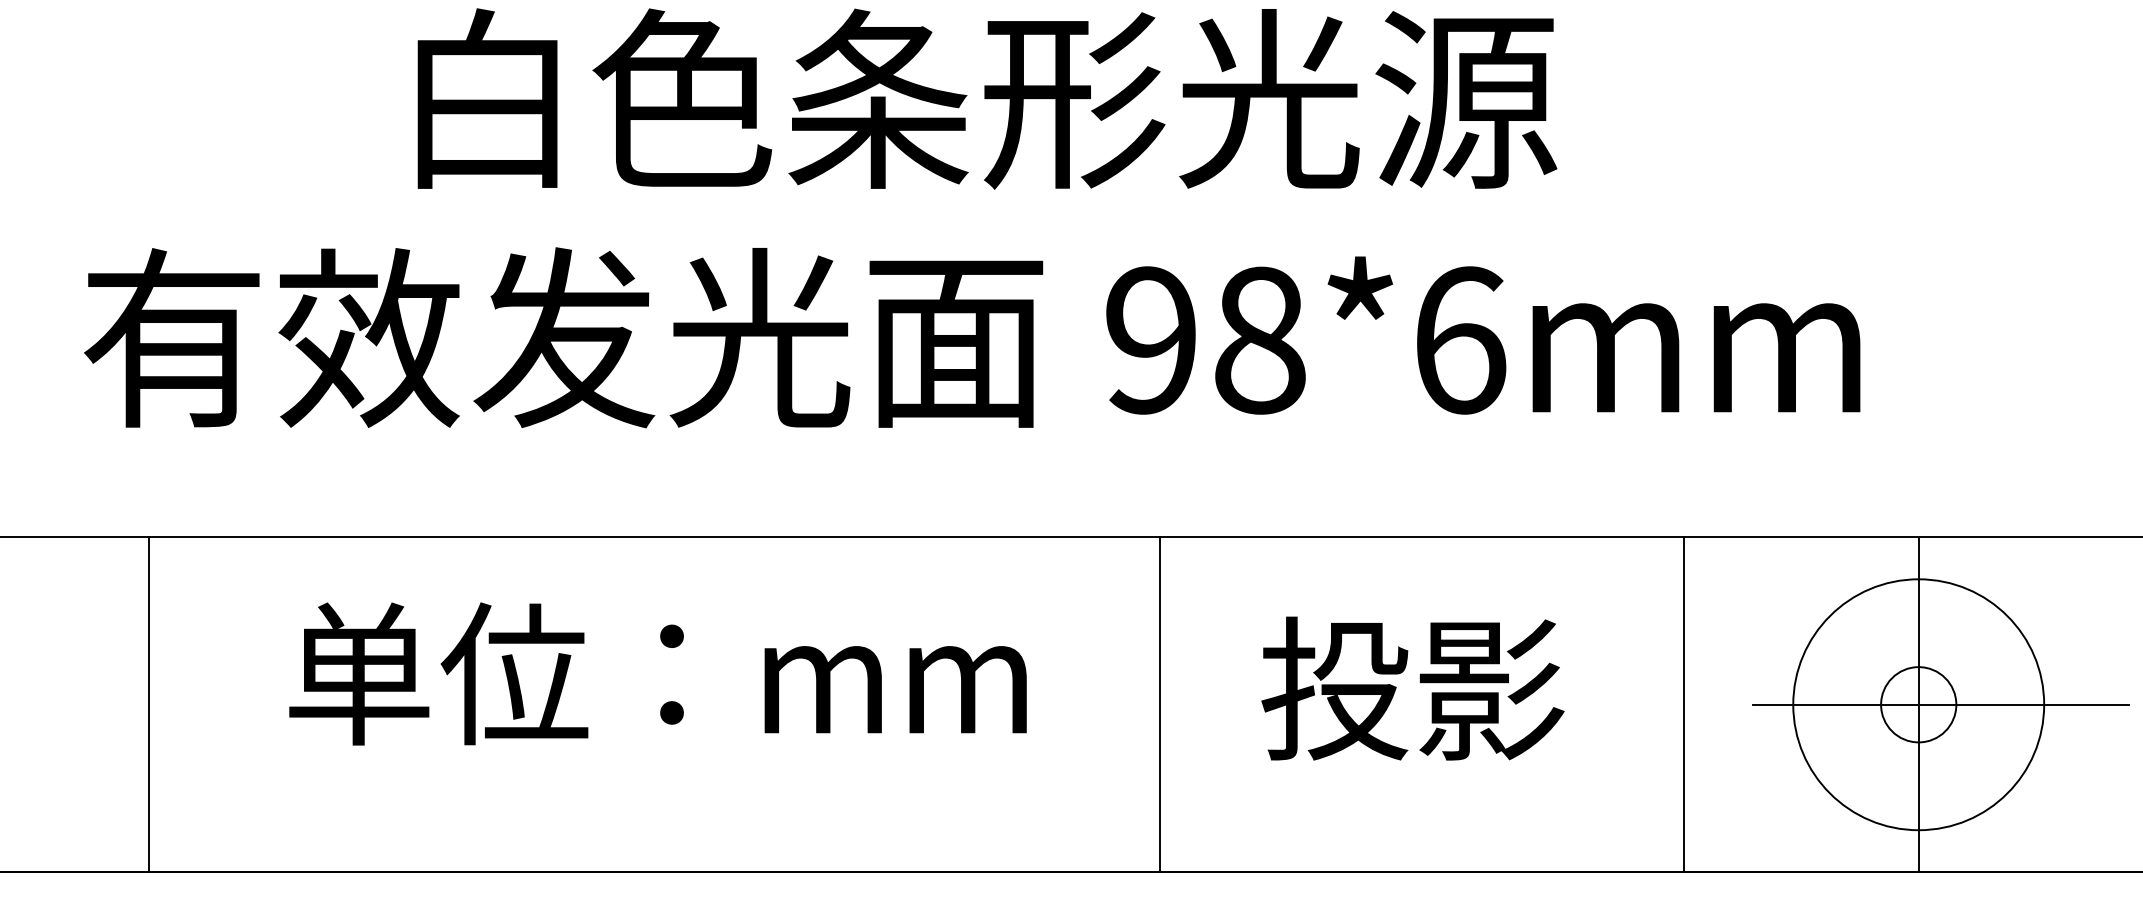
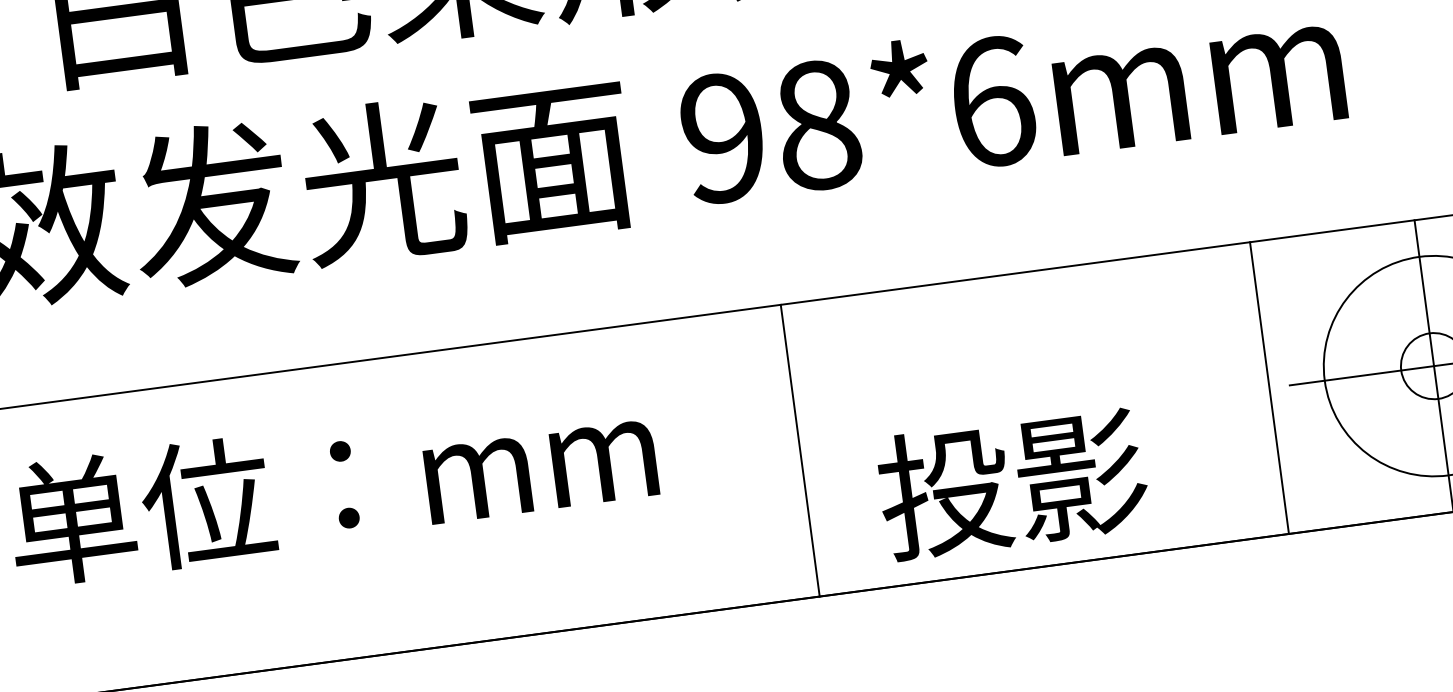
text: (1412, 688) -> (1012, 483), moved
line: (1159, 704) -> (799, 450), moved
line: (1683, 704) -> (1269, 387), moved

